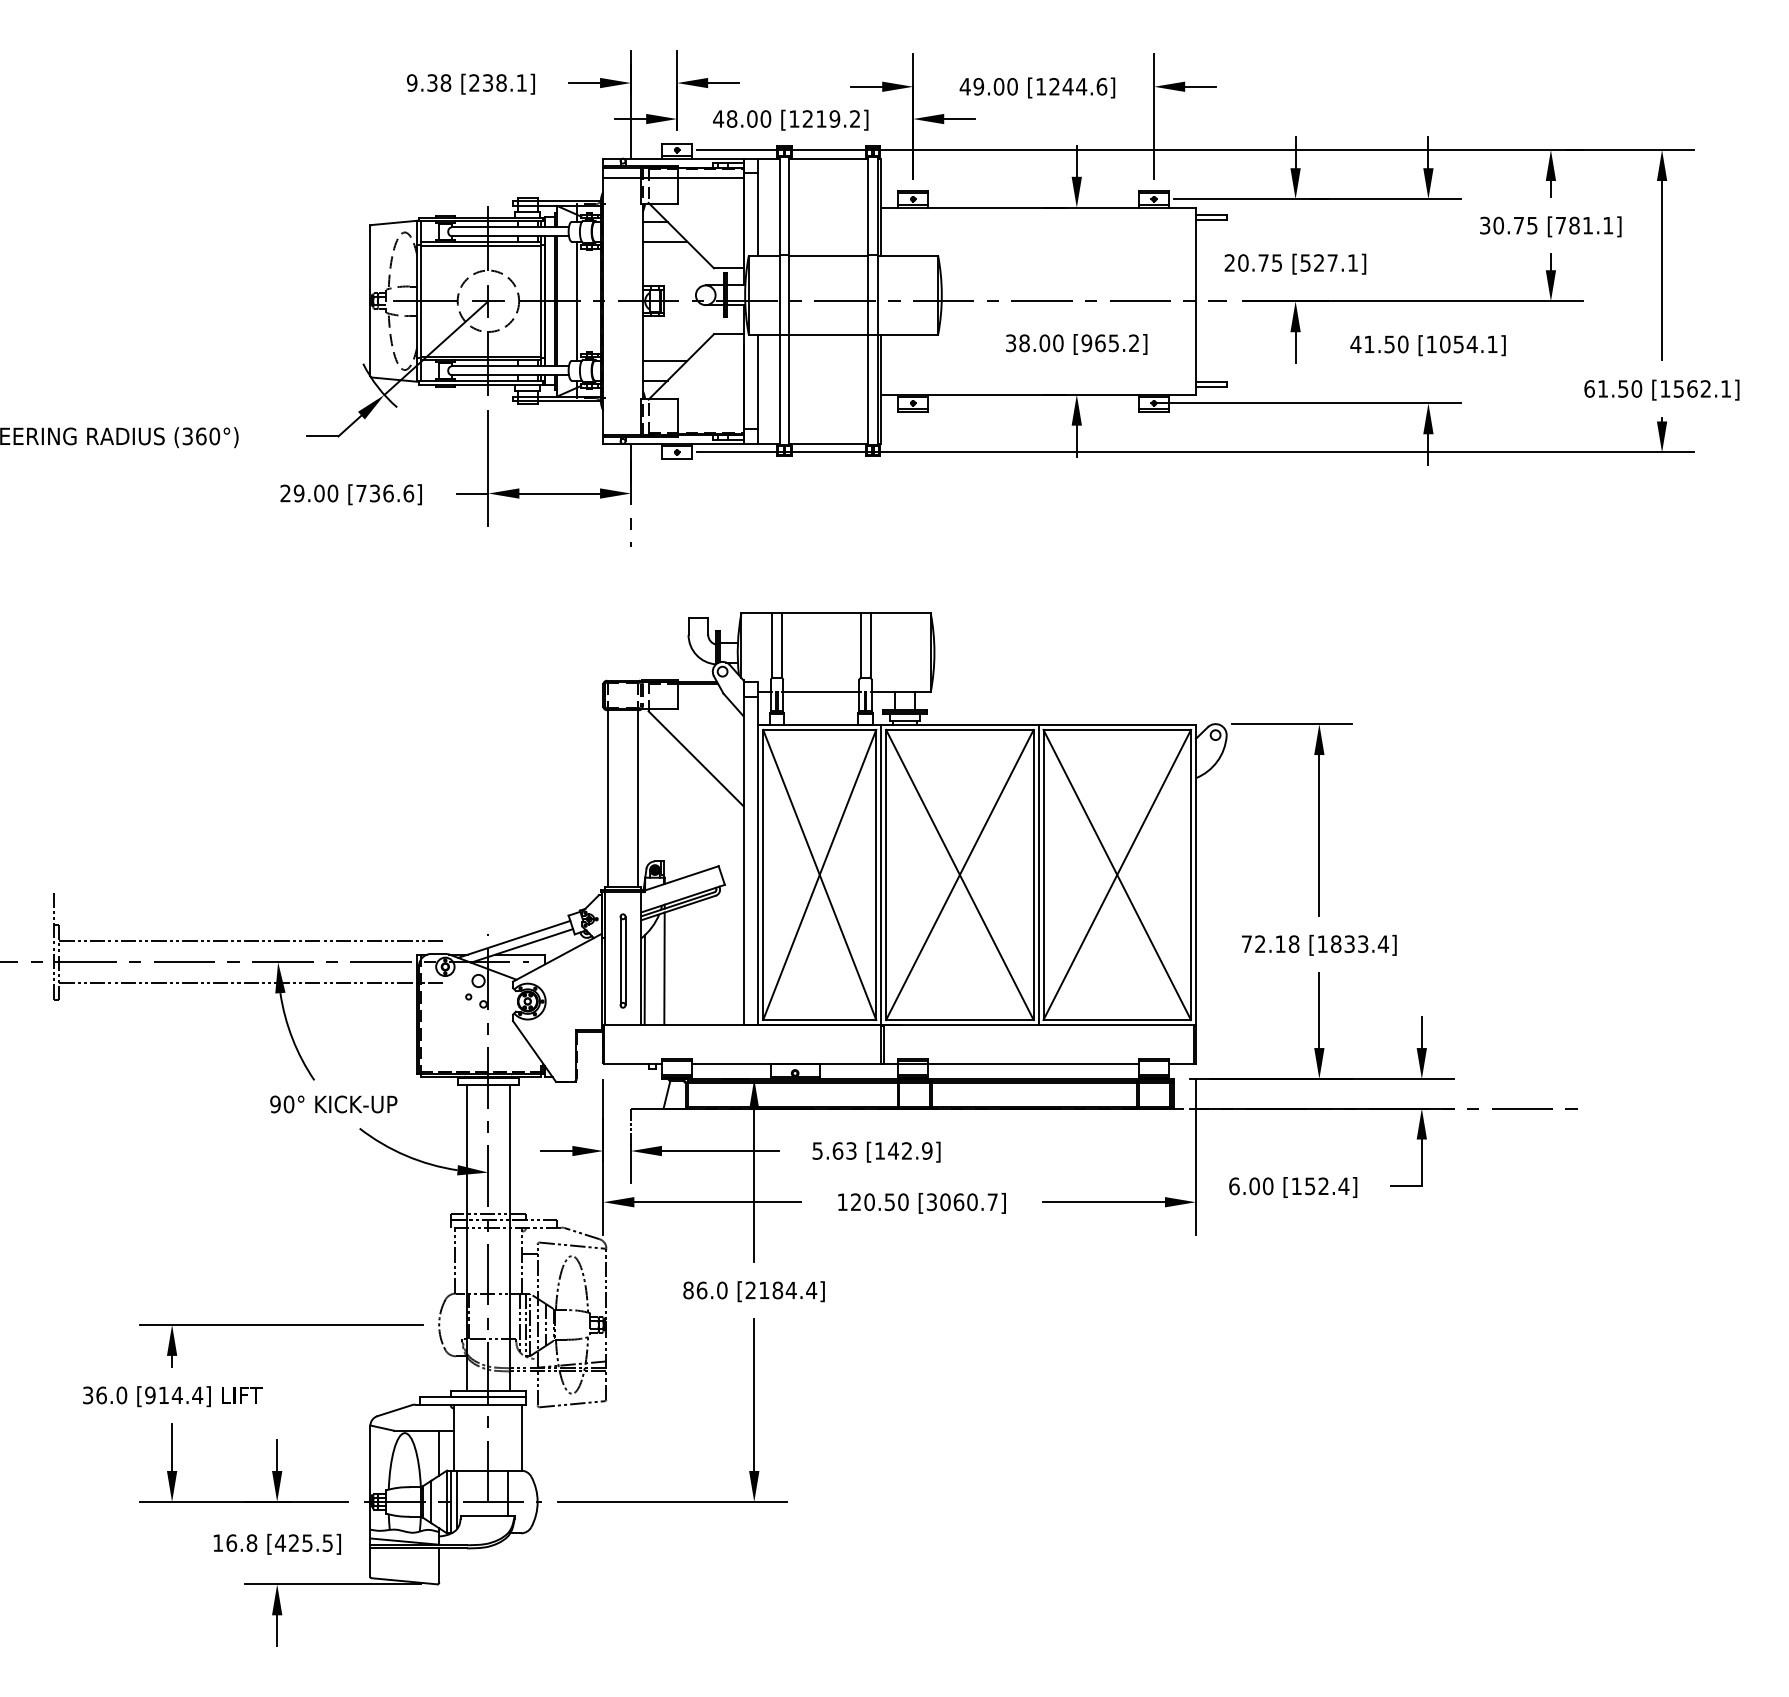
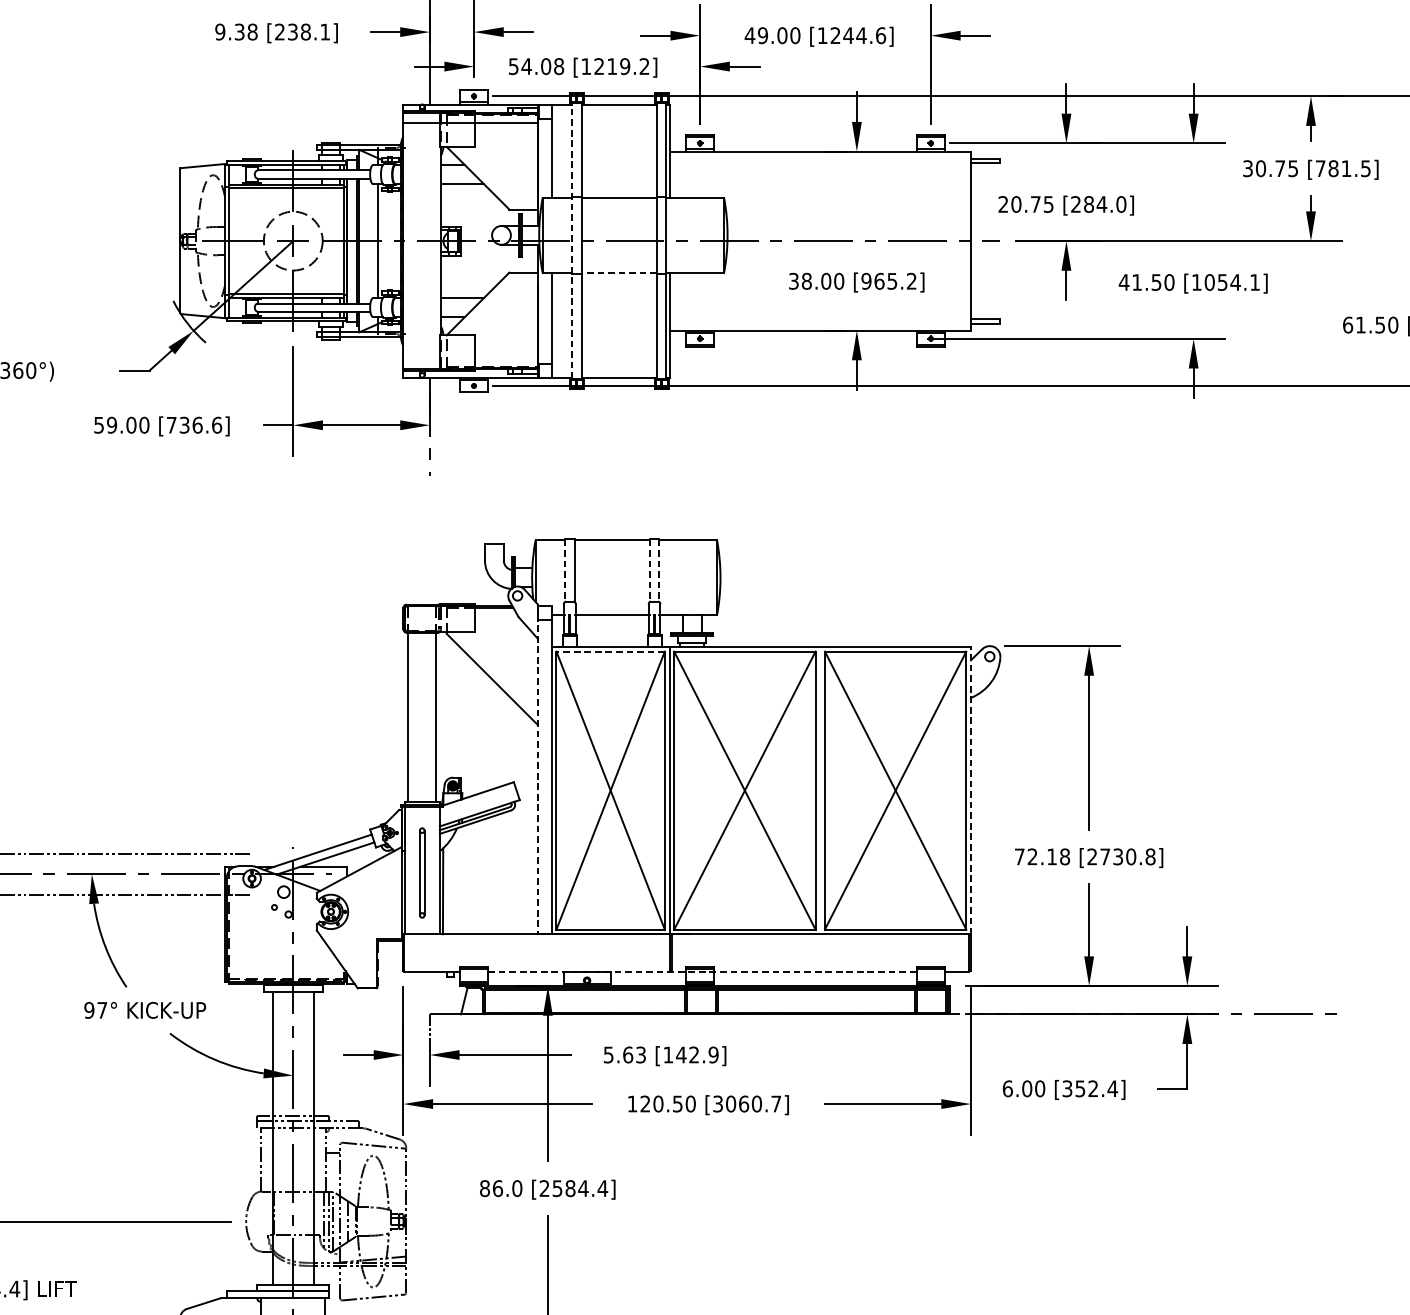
text: (742, 118) -> (536, 66), 48.00 -> 54.08
text: (1608, 225) -> (1366, 168), [781.1] -> [781.5]
text: (1329, 262) -> (1098, 203), [527.1] -> [284.0]
line: (779, 301) -> (572, 241), solid -> dashed
line: (828, 334) -> (619, 272), solid -> dashed
text: (285, 493) -> (98, 425), 29.00 -> 59.00
line: (772, 645) -> (565, 570), solid -> dashed
line: (860, 645) -> (649, 570), solid -> dashed
line: (870, 645) -> (659, 570), solid -> dashed
line: (819, 729) -> (610, 651), solid -> dashed
line: (743, 853) -> (537, 770), solid -> dashed
line: (1038, 874) -> (820, 790), removed
line: (1195, 874) -> (970, 790), solid -> dashed
text: (1352, 944) -> (1120, 857), [1833.4] -> [2730.8]
line: (664, 968) -> (461, 880), removed
line: (915, 1064) -> (702, 972), solid -> dashed
text: (288, 1104) -> (101, 1010), 90° -> 97°
text: (1296, 1186) -> (1067, 1088), [152.4] -> [352.4]
text: (764, 1290) -> (557, 1188), [2184.4] -> [2584.4]

